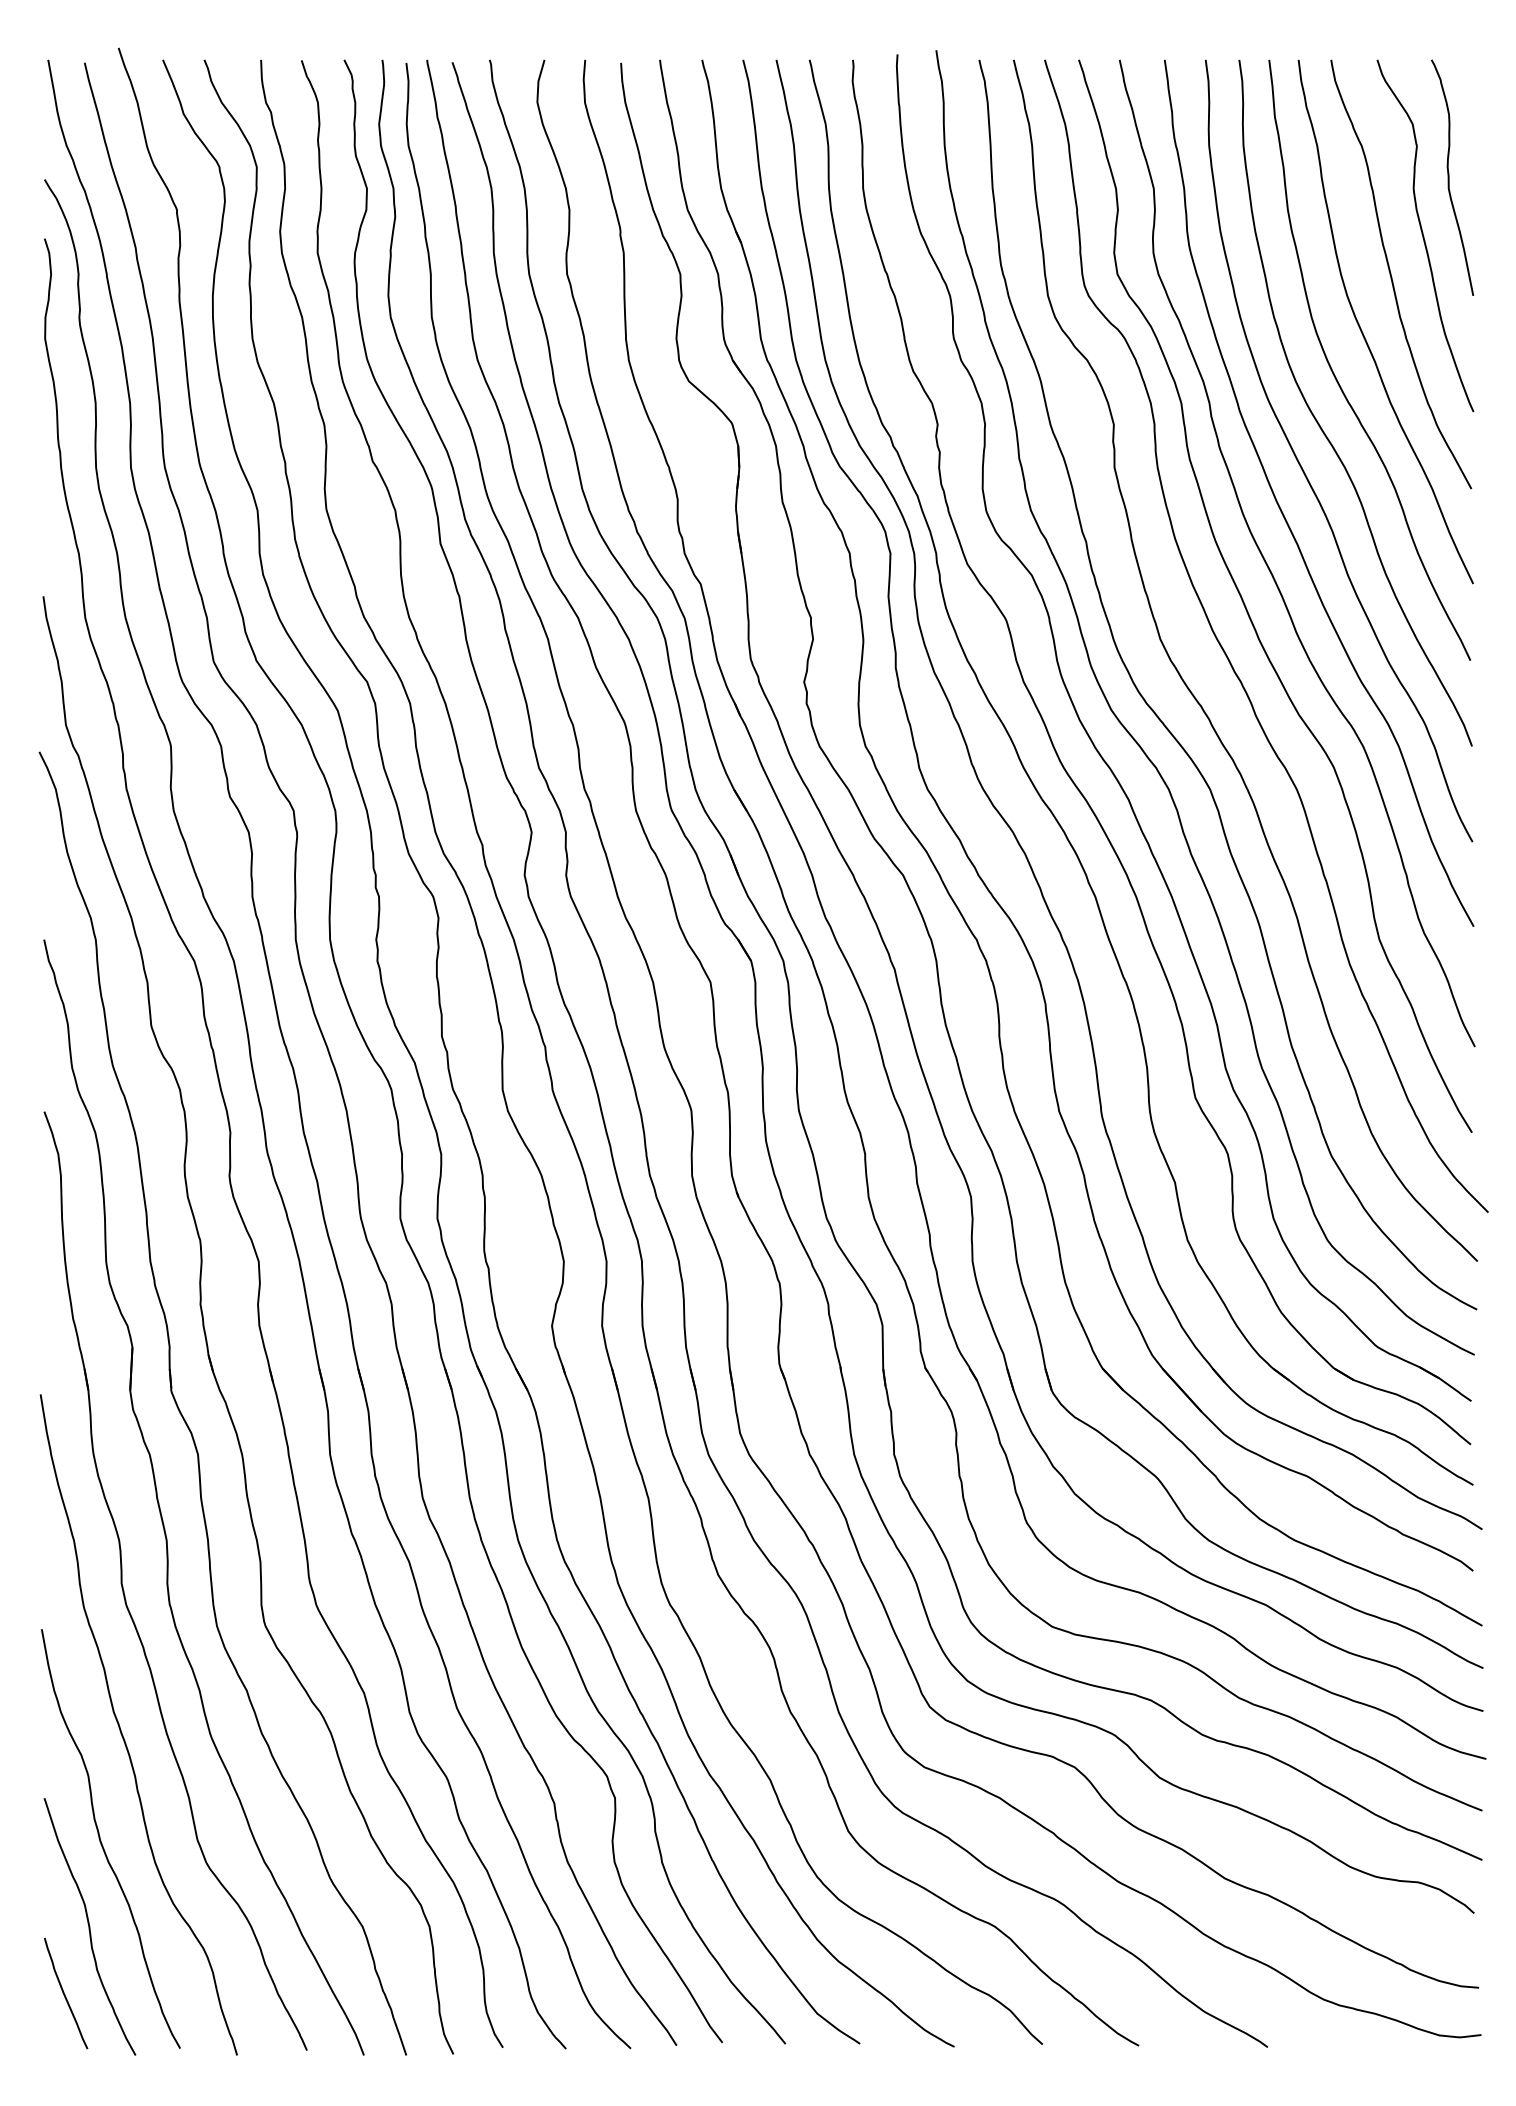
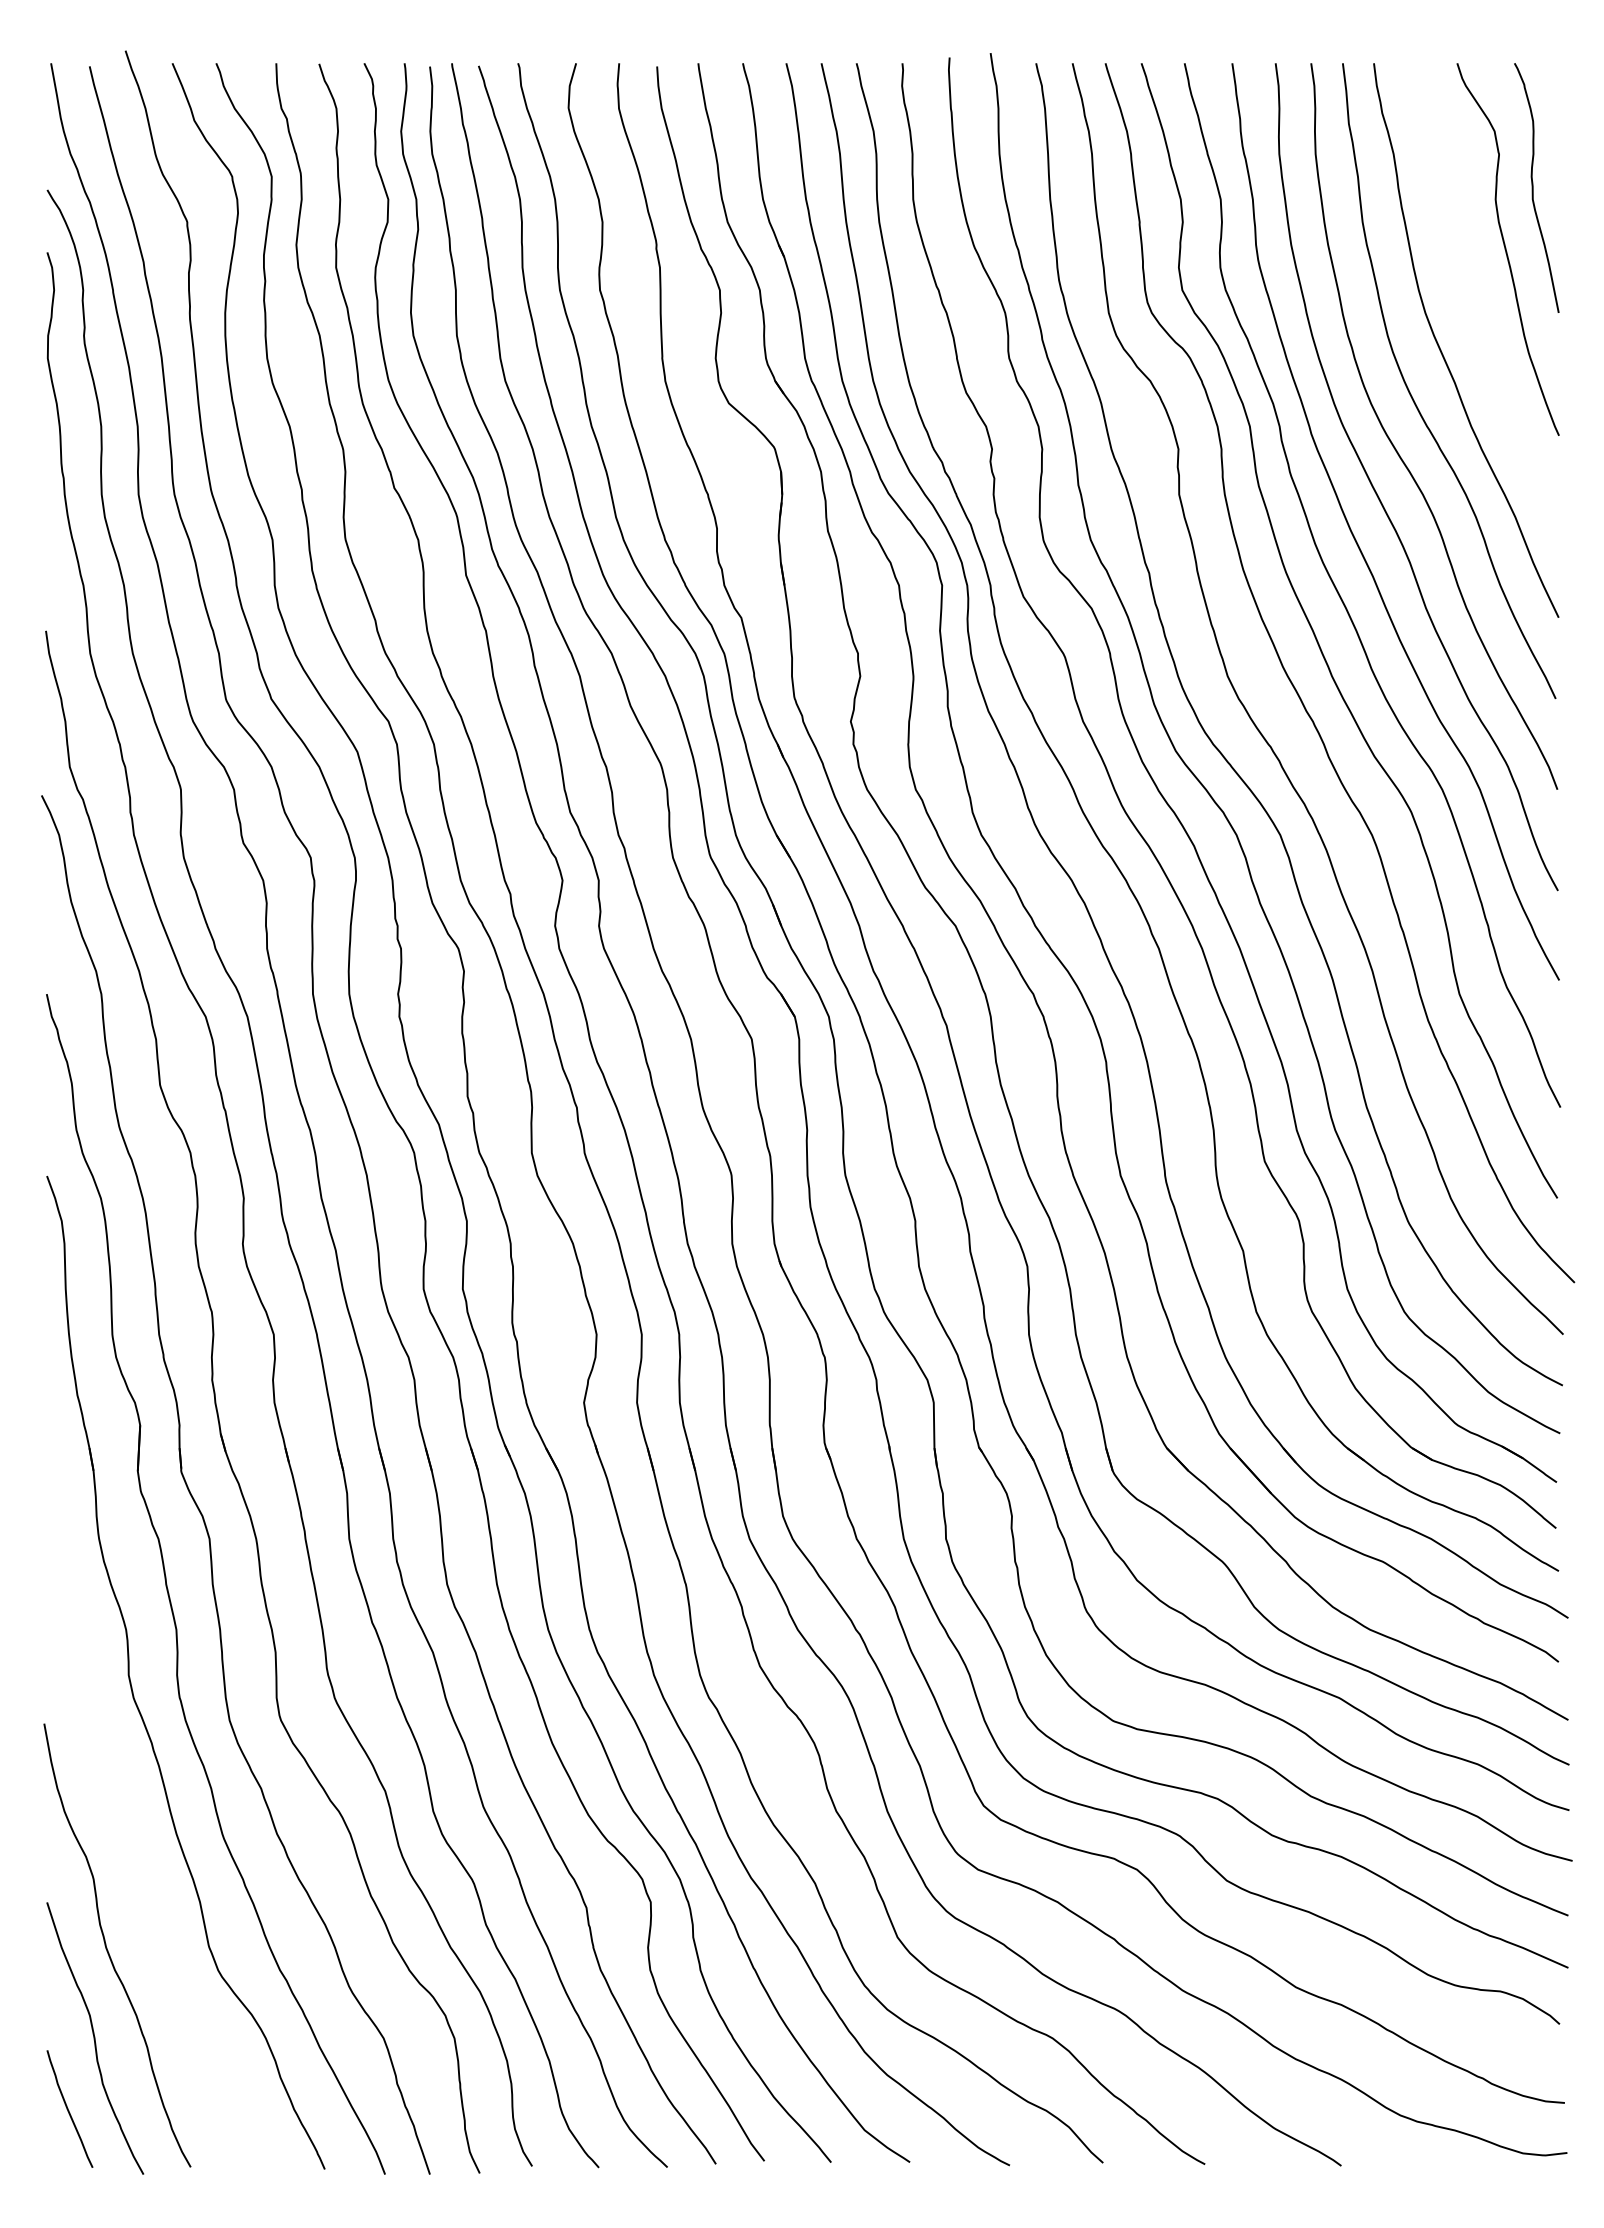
curve: (1392, 278) -> (1473, 294), removed
curve: (121, 1729) -> (128, 1829), removed

